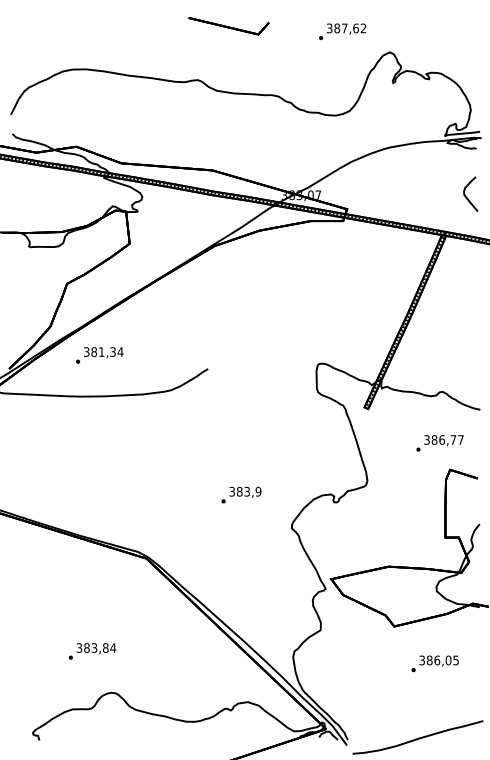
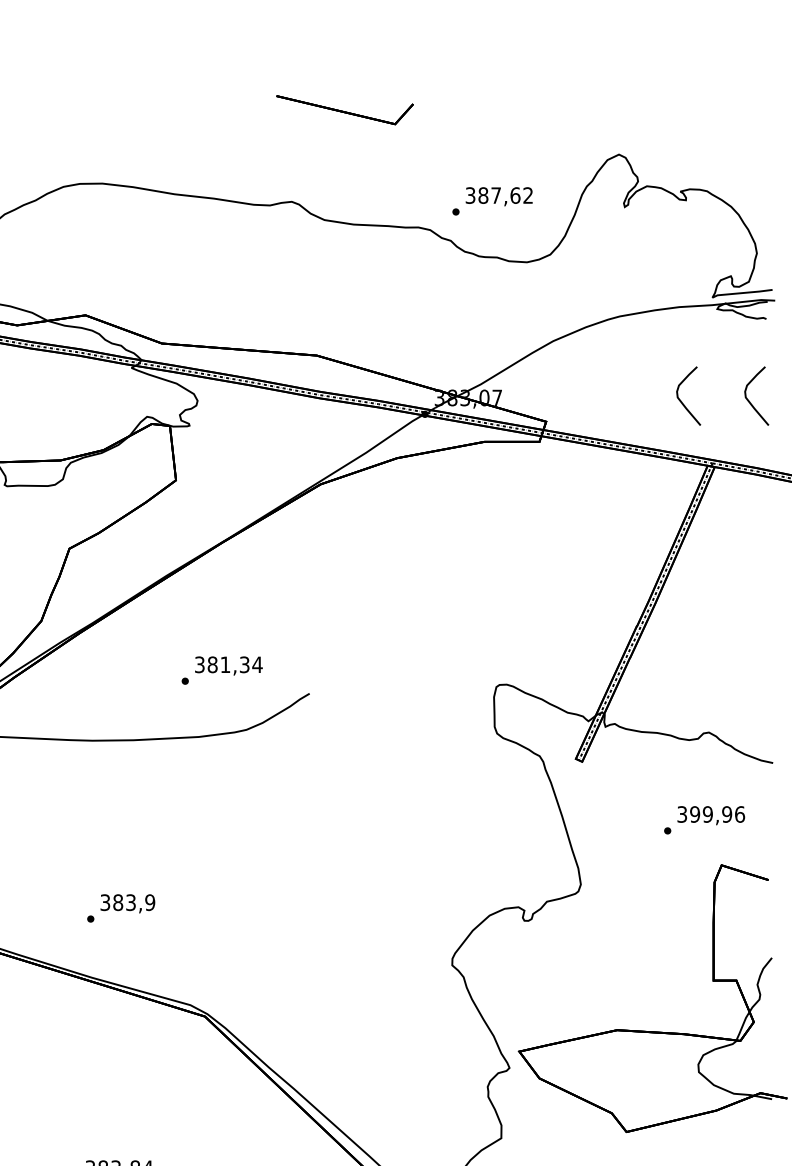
text: (342, 31) -> (492, 200), moved
curve: (425, 193) -> (679, 394), added
text: (99, 355) -> (221, 670), moved
text: (447, 439) -> (717, 813), 386,77 -> 399,96
text: (241, 494) -> (121, 907), moved

